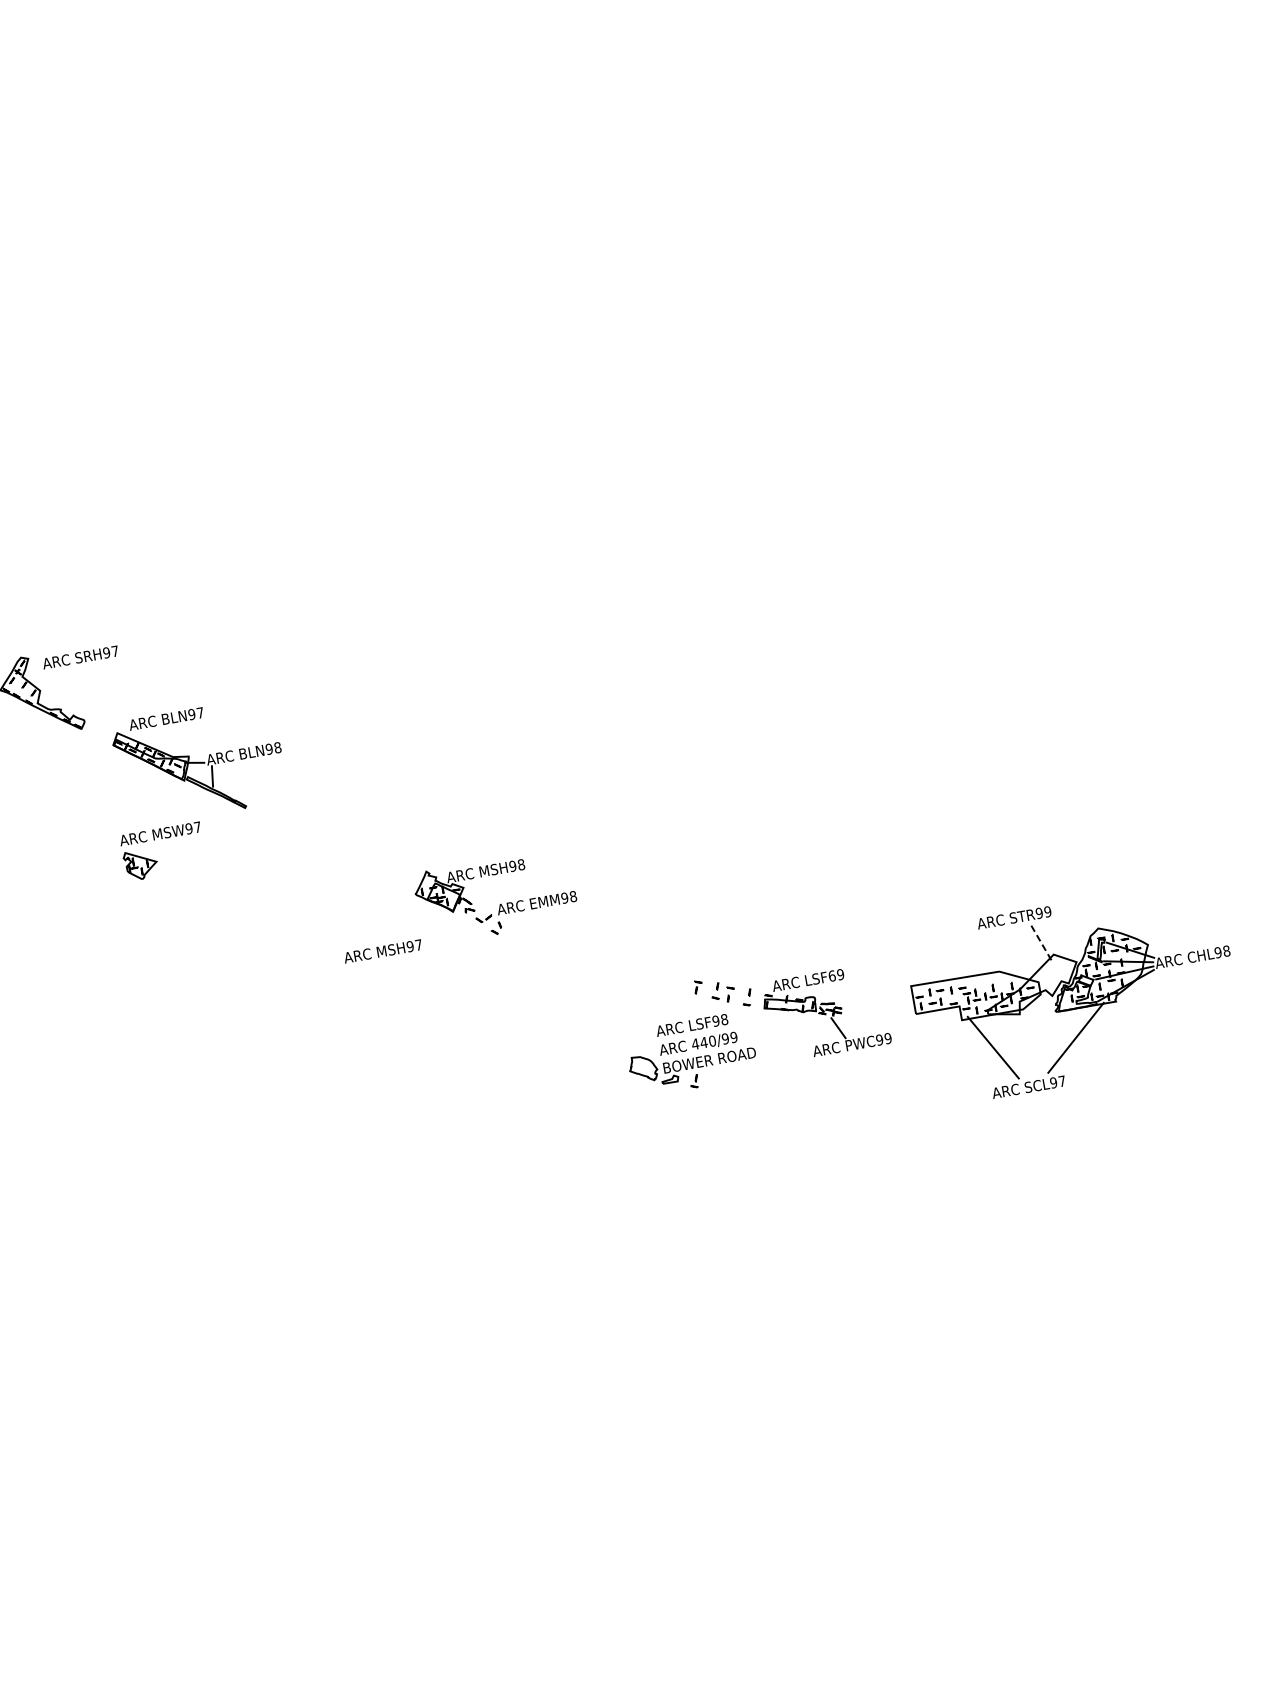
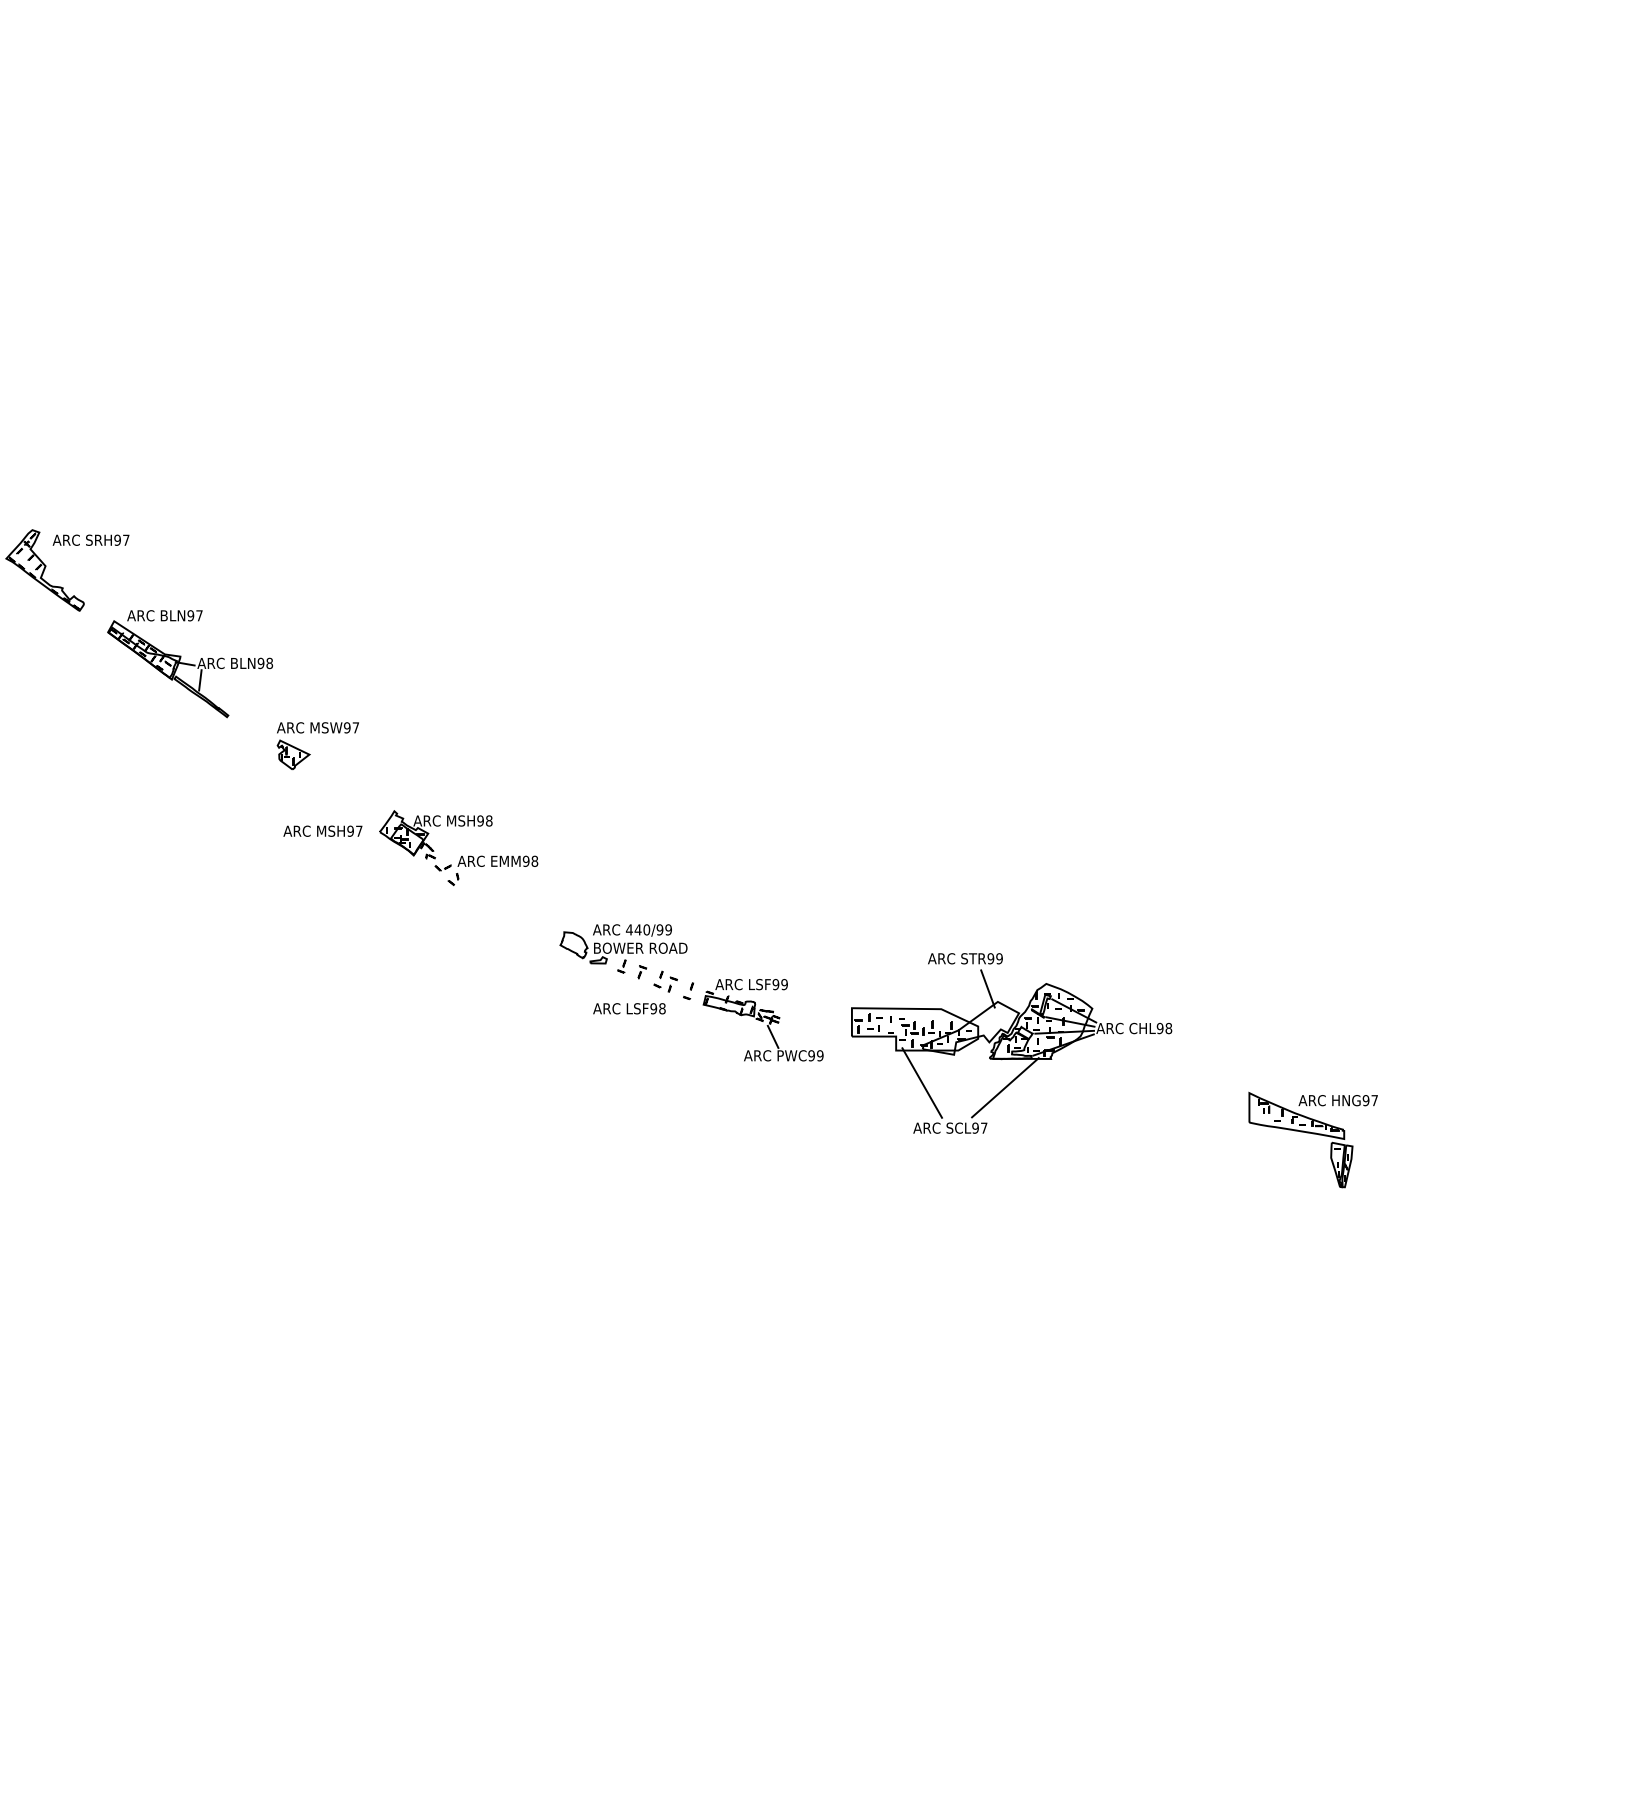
part: (156, 860) -> (309, 753), moved
line: (1041, 943) -> (987, 988), dashed -> solid
text: (382, 950) -> (322, 830), moved
text: (831, 976) -> (775, 984), LSF69 -> LSF99
part: (692, 1063) -> (623, 948), moved

